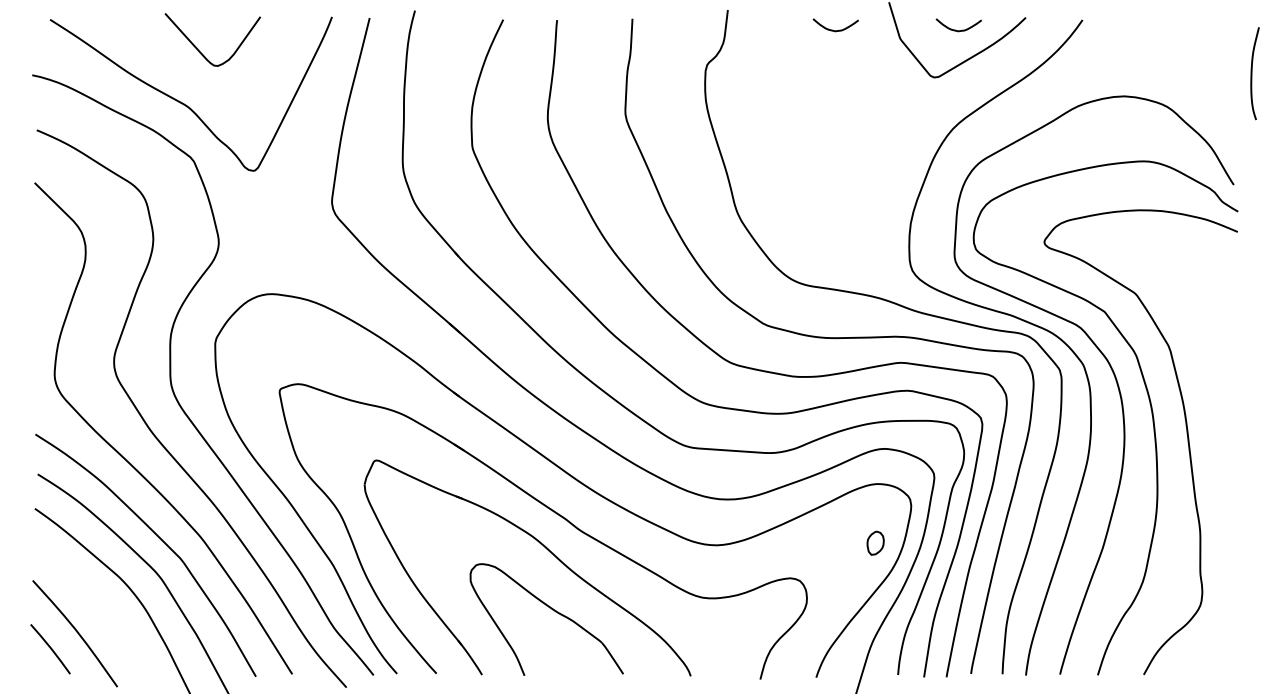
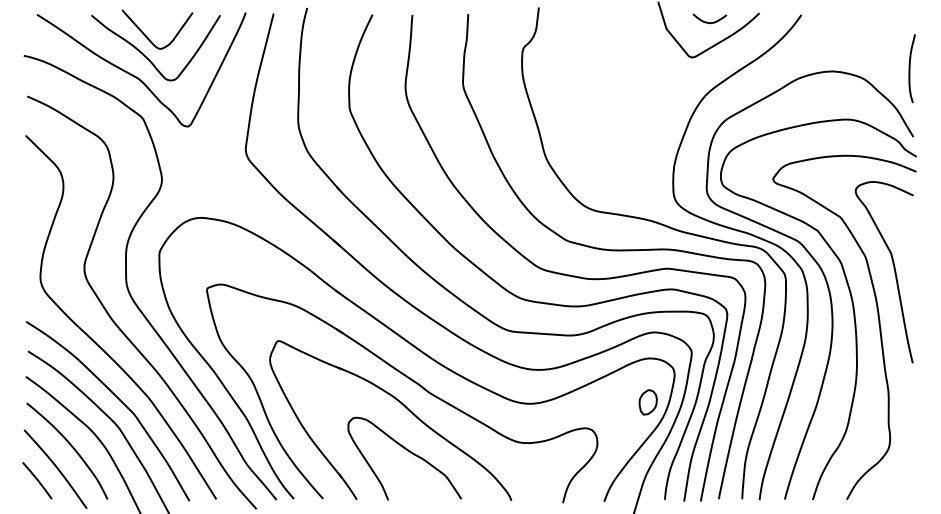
curve: (832, 29) -> (616, 21), removed
curve: (1252, 73) -> (910, 68), moved
curve: (198, 76) -> (146, 56), added
curve: (1207, 364) -> (894, 269), added
part: (875, 542) -> (648, 401), size x1.43
curve: (96, 603) -> (71, 446), added

